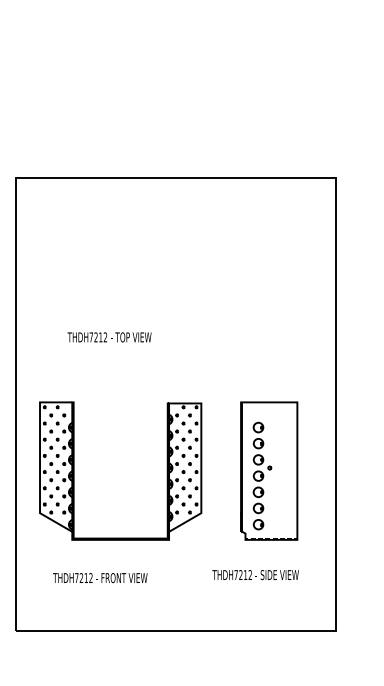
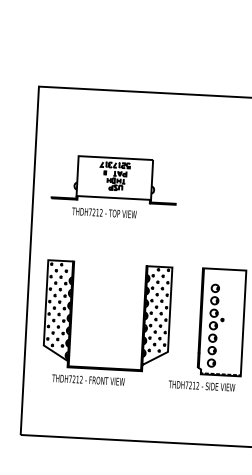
part: (120, 293) -> (114, 179), added
text: (255, 575) -> (201, 386), moved
text: (100, 578) -> (88, 380), moved

